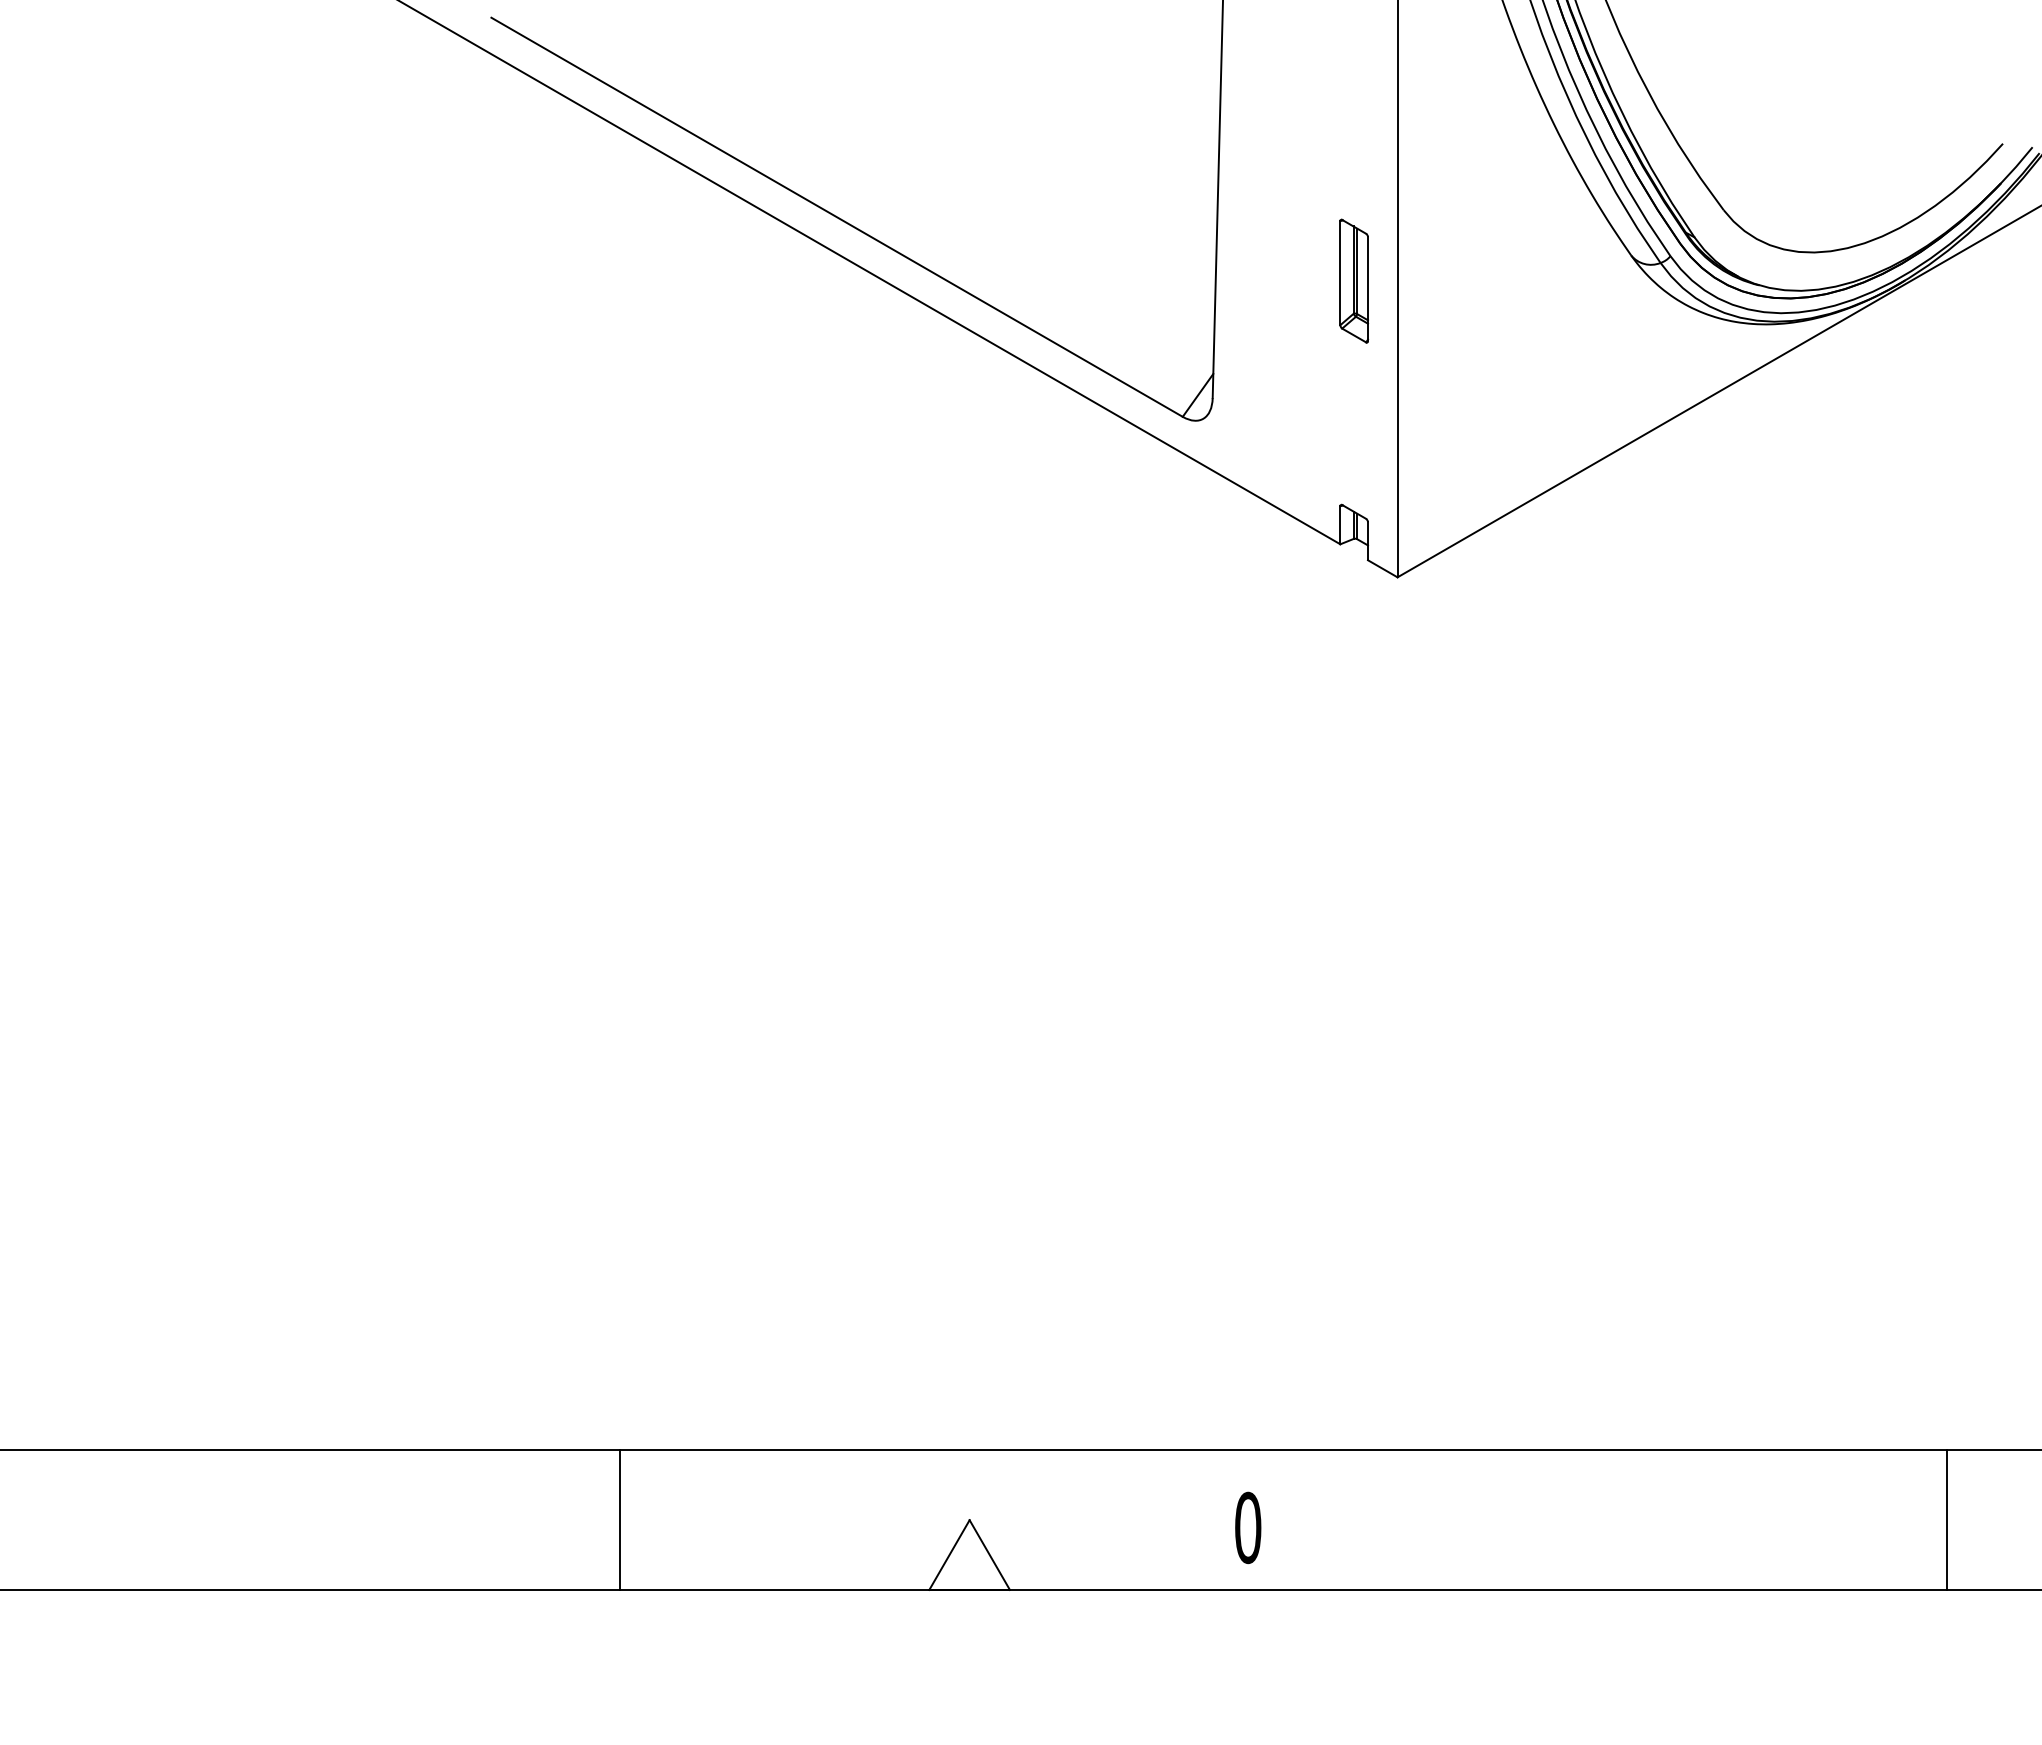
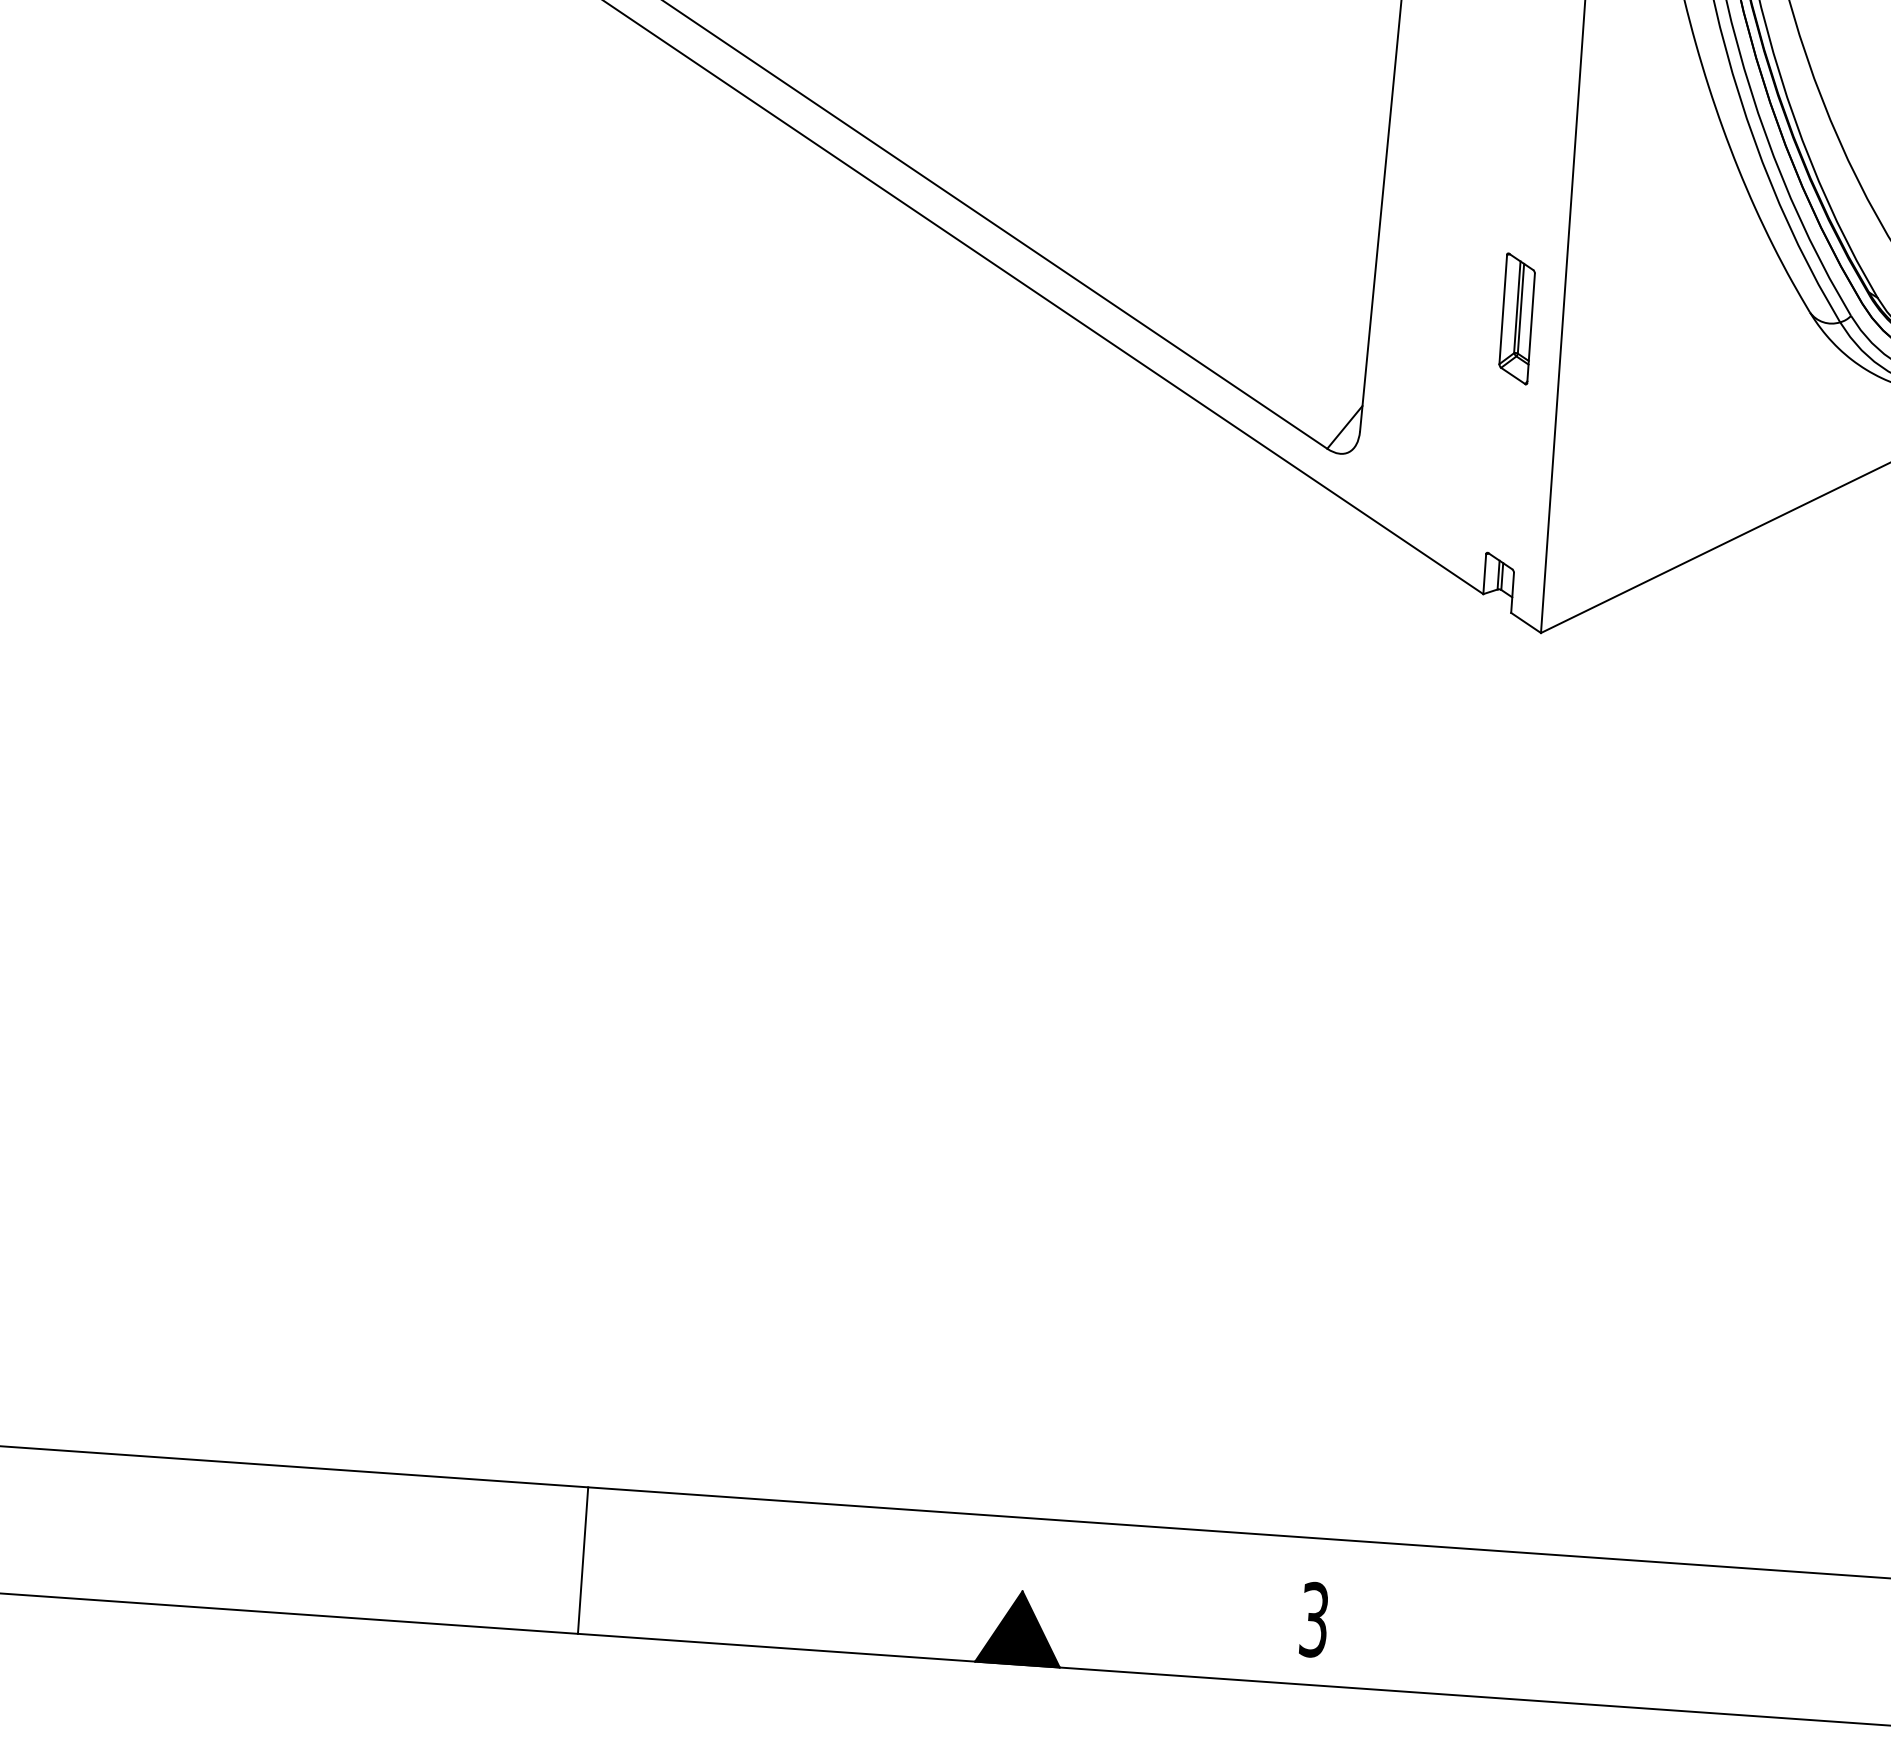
line: (619, 1519) -> (582, 1559), moved
text: (1248, 1527) -> (1314, 1619), 0 -> 3
fill: (969, 1554) -> (1019, 1627), added

